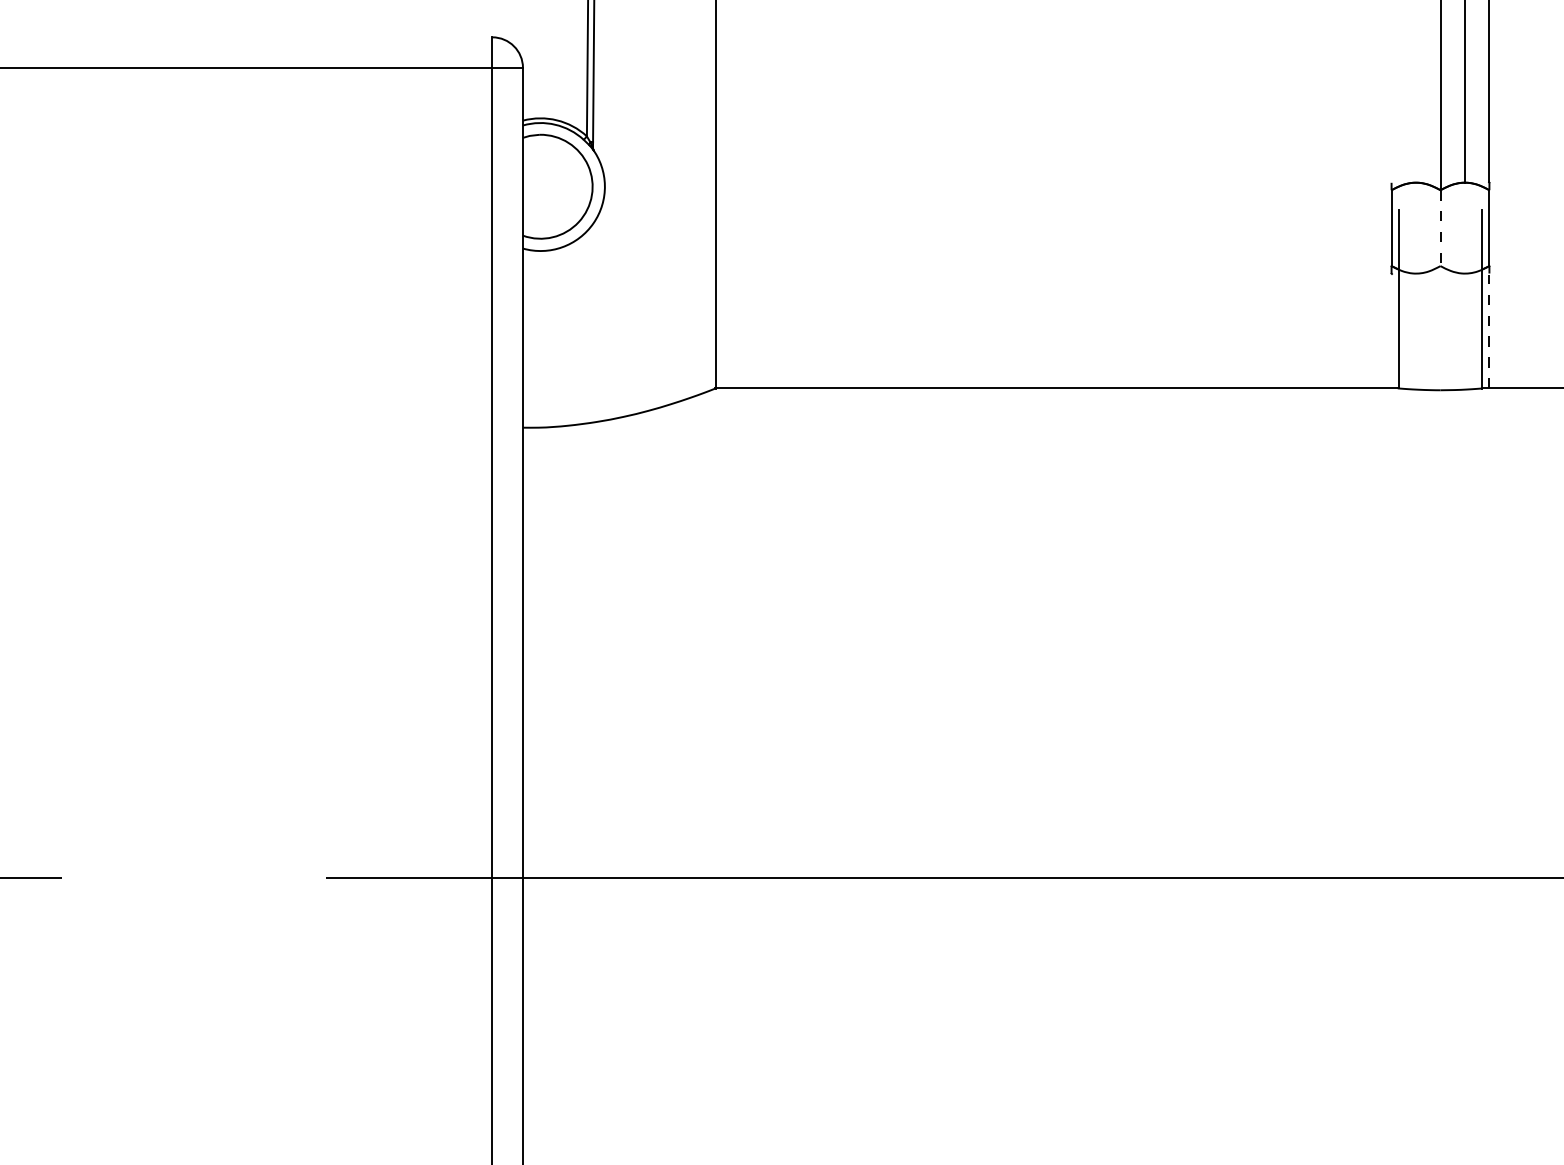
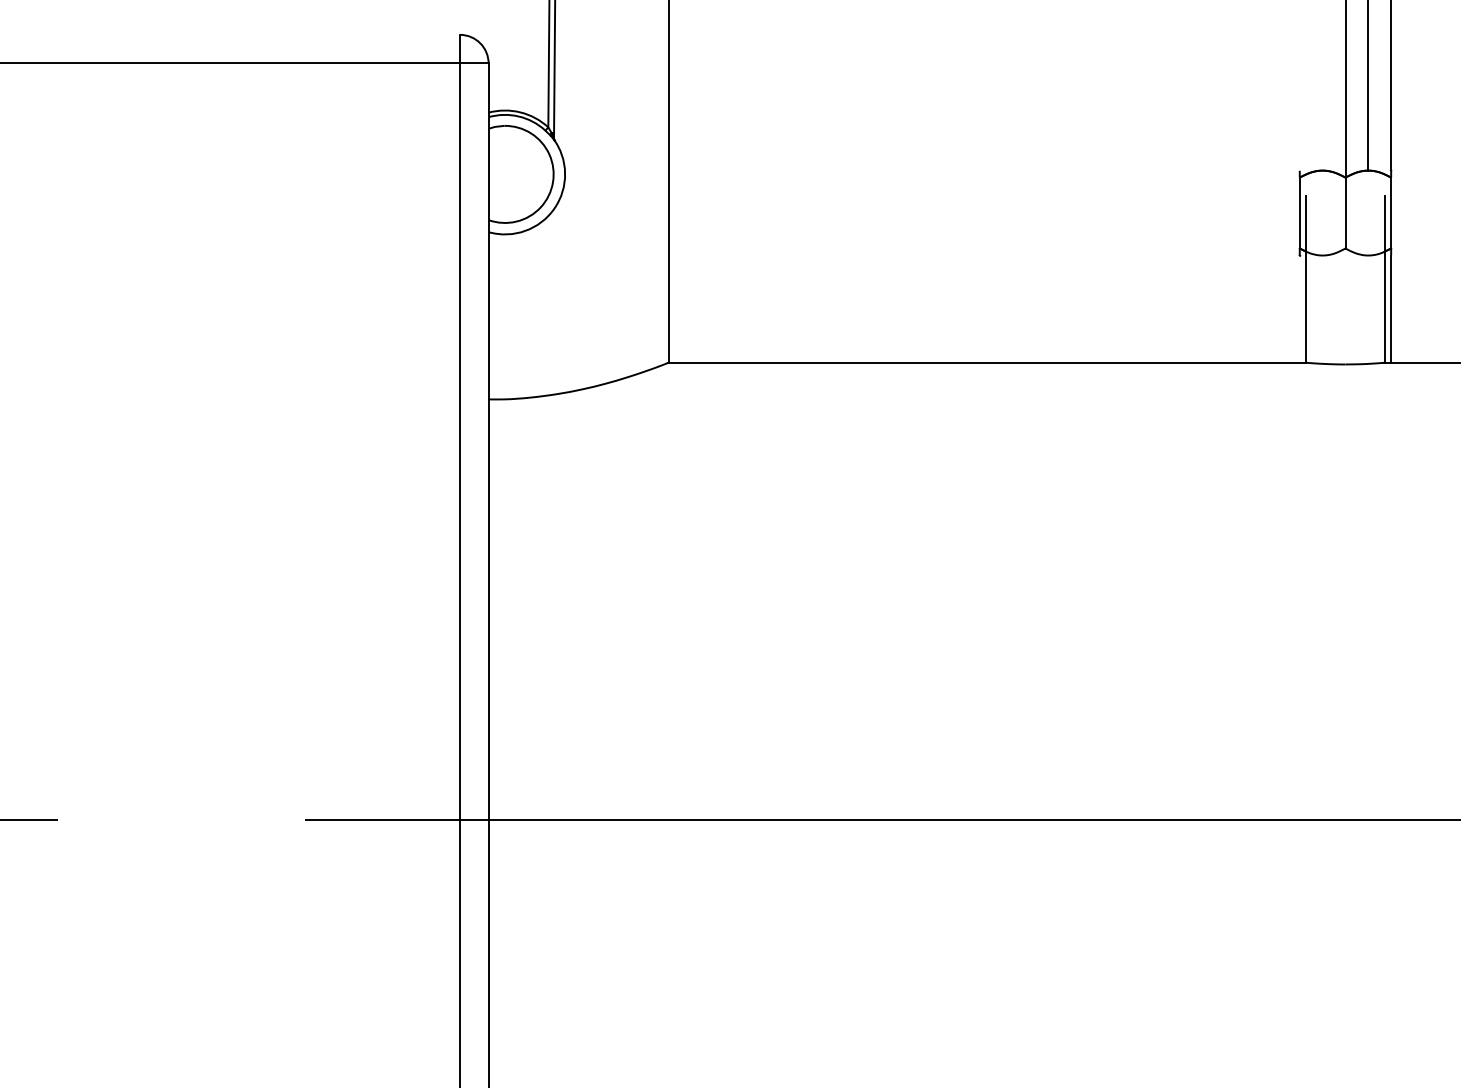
line: (1440, 228) -> (1345, 213), dashed -> solid
line: (1489, 331) -> (1391, 309), dashed -> solid

